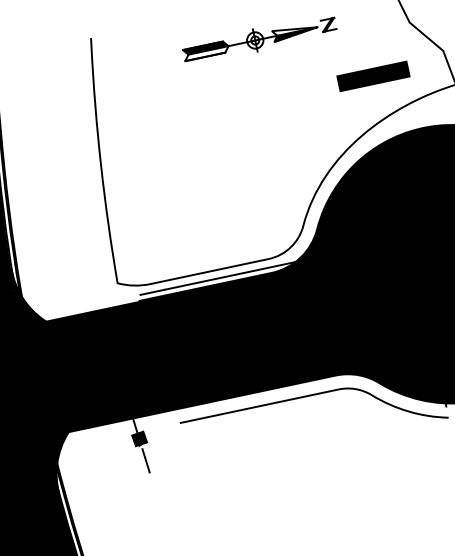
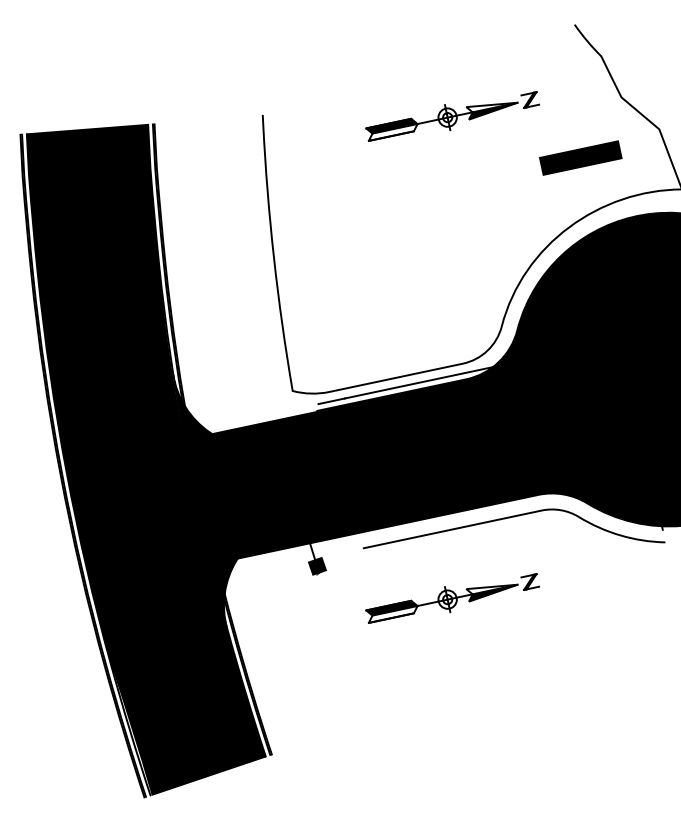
line: (145, 460) -> (324, 590), removed
part: (259, 467) -> (452, 598), added

